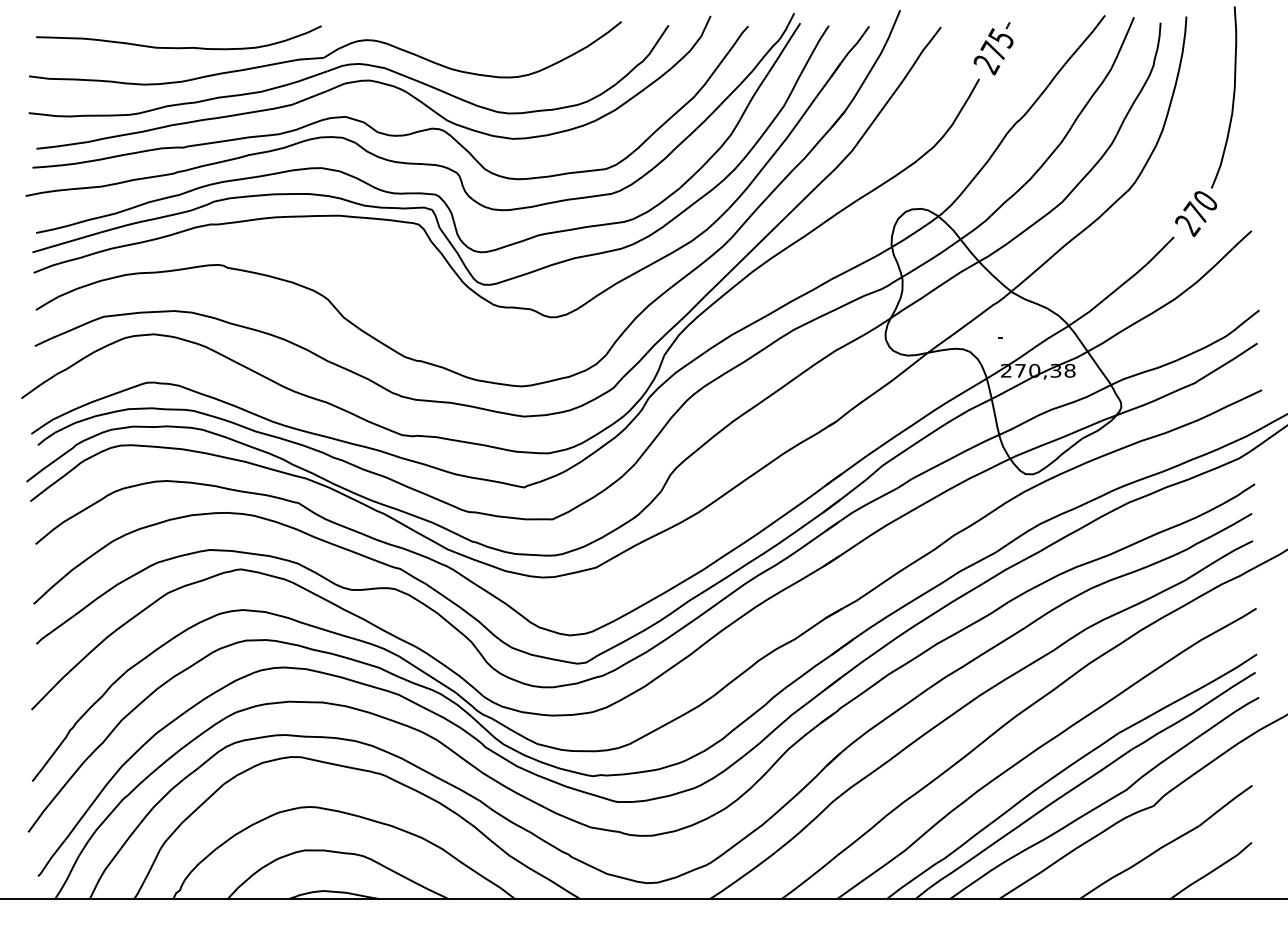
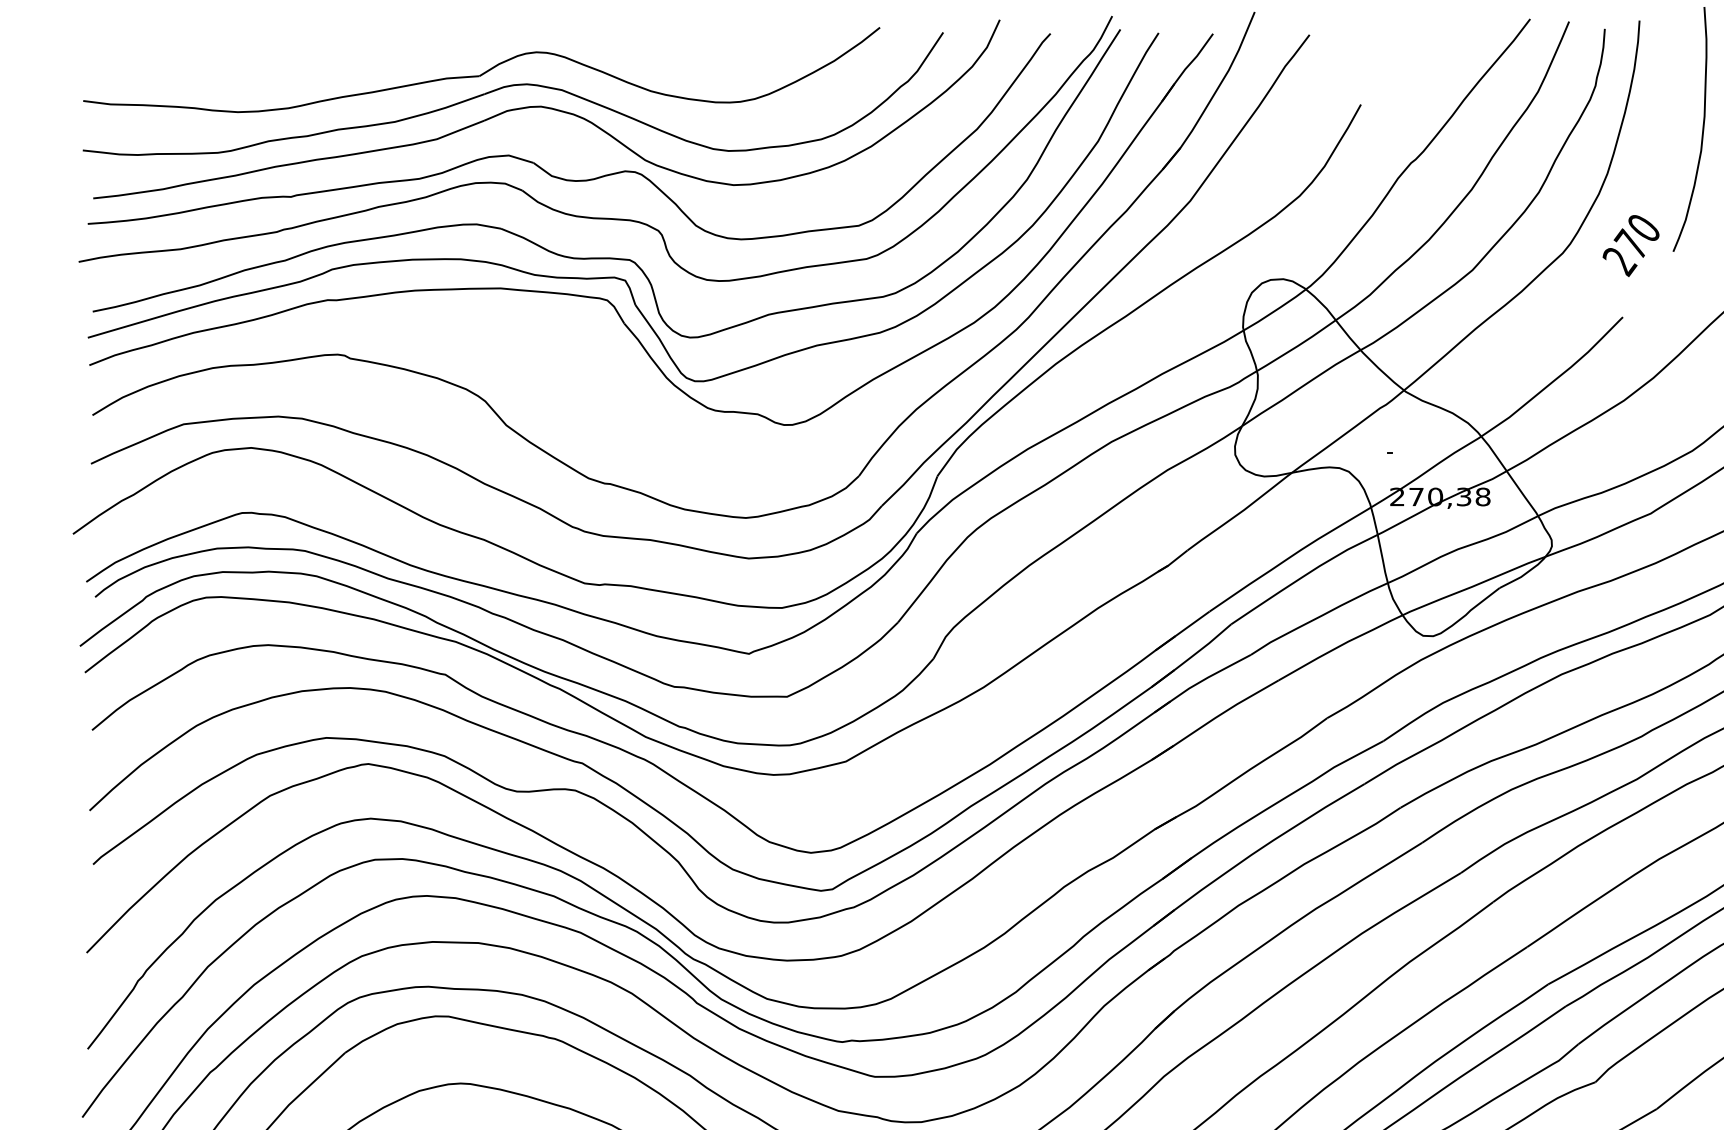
curve: (178, 47) -> (284, 62), removed
part: (993, 48) -> (1380, 63), removed
text: (1195, 214) -> (1630, 246), moved

